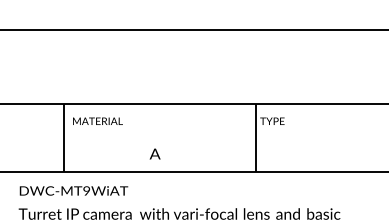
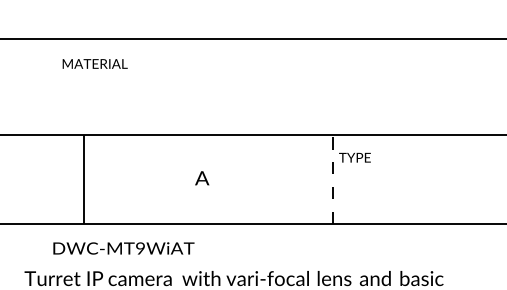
text: (97, 120) -> (94, 62), moved
line: (255, 137) -> (332, 178), solid -> dashed
text: (154, 153) -> (201, 177), moved
text: (73, 190) -> (123, 247), moved

